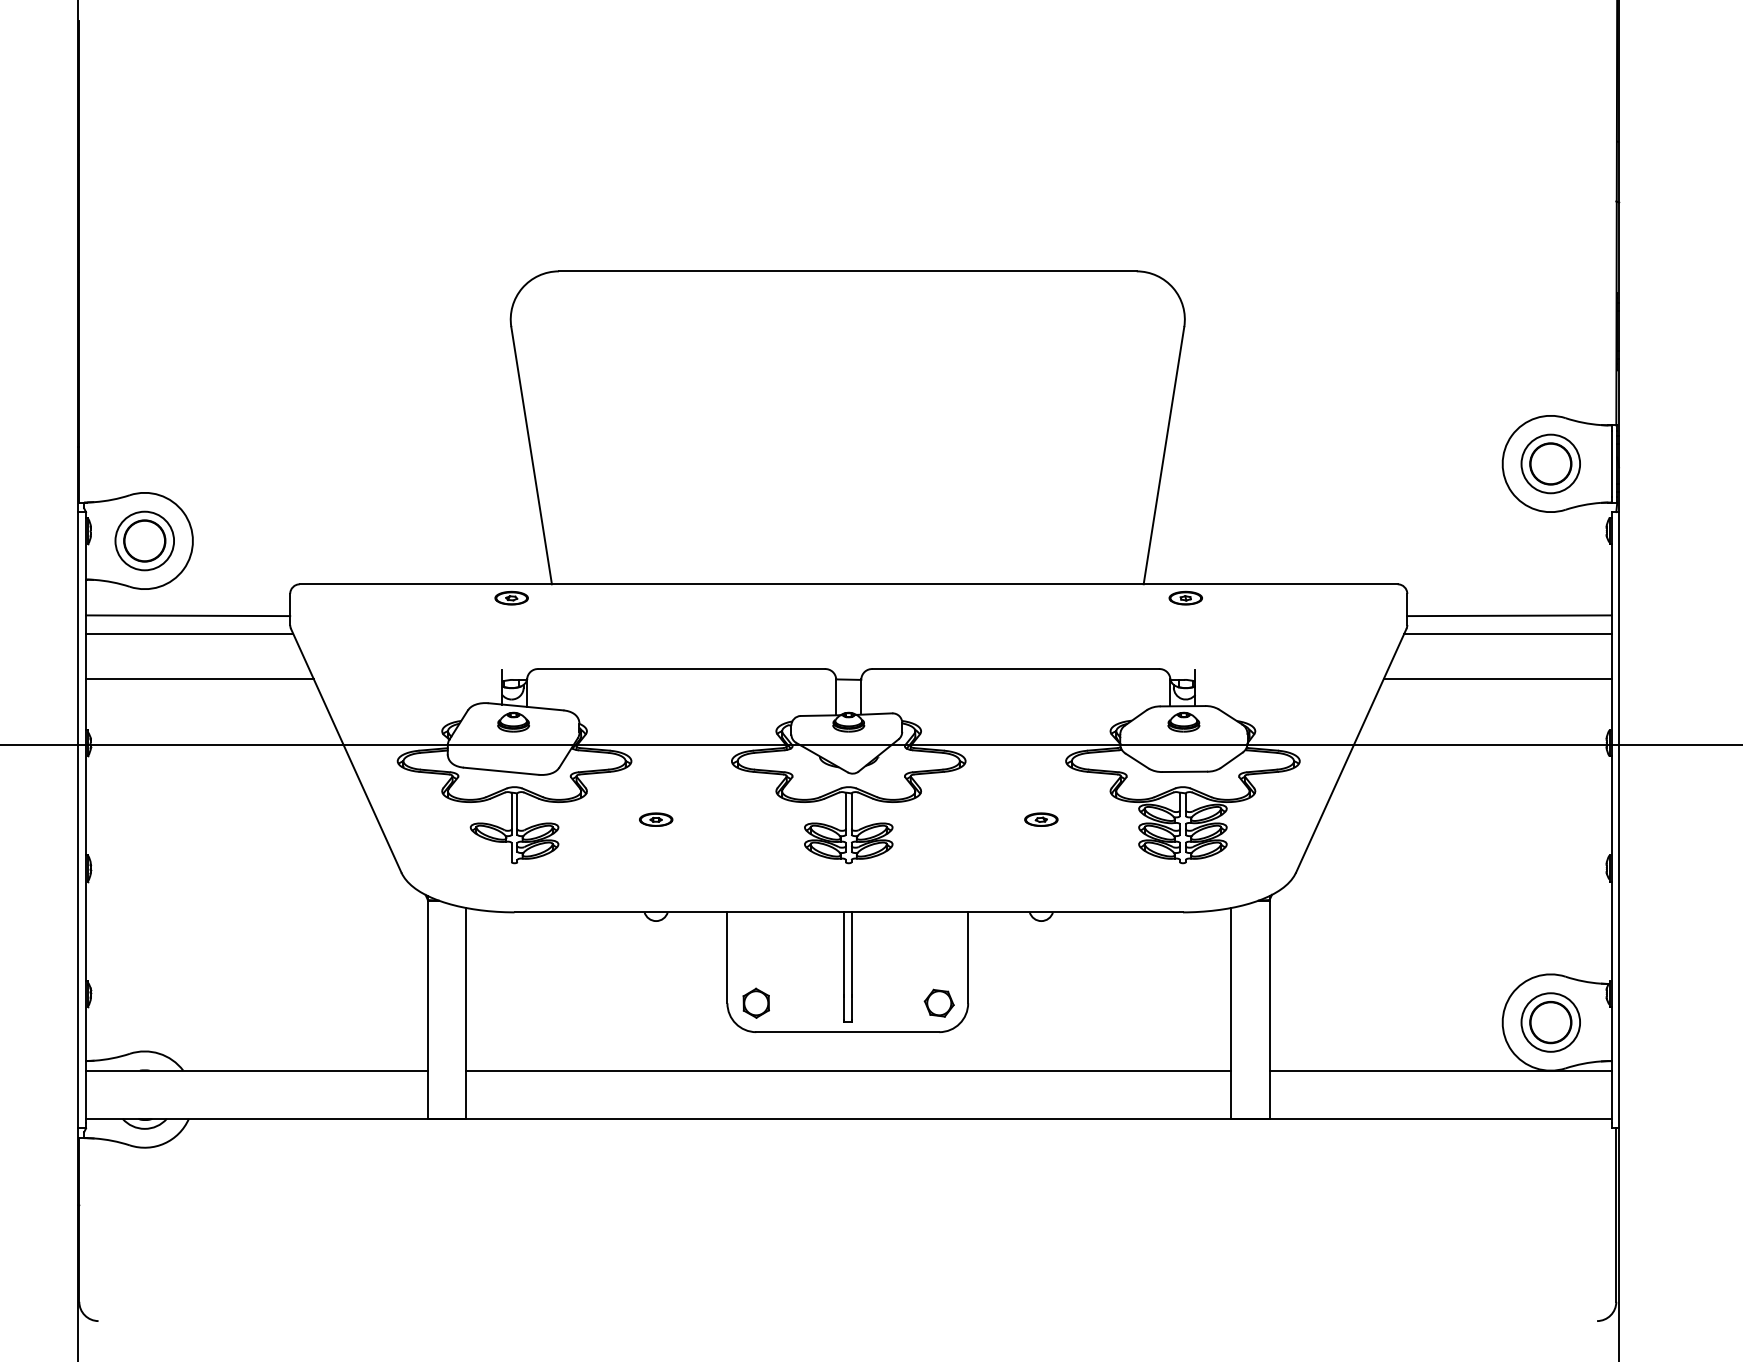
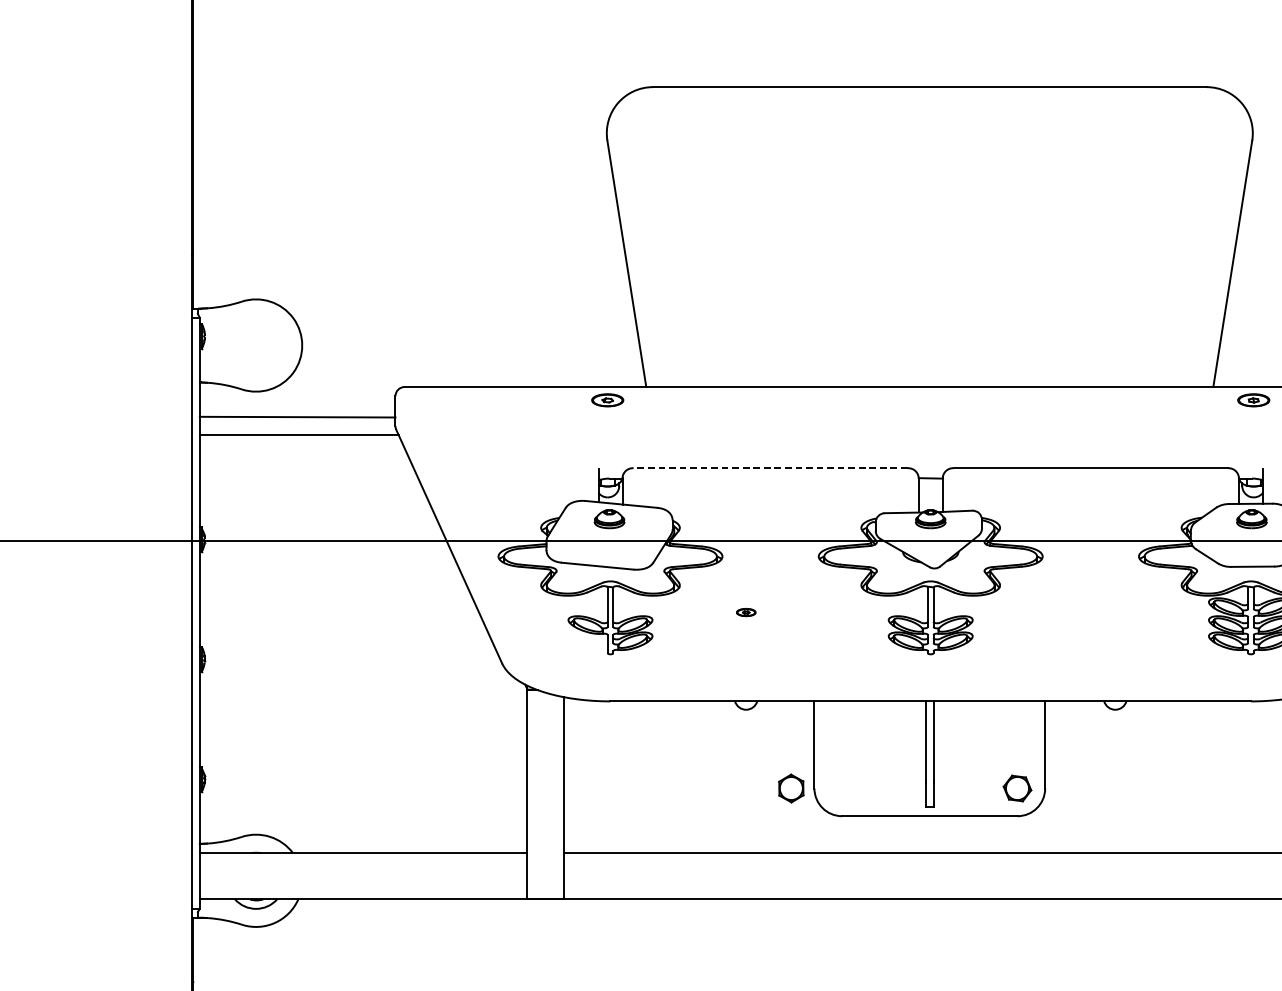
part: (144, 540) -> (255, 345), removed
line: (681, 669) -> (770, 468), solid -> dashed
line: (199, 678) -> (308, 477), removed
part: (656, 819) -> (746, 612), size x0.6
part: (1041, 819) -> (1115, 612), removed
part: (755, 1002) -> (790, 787), moved

